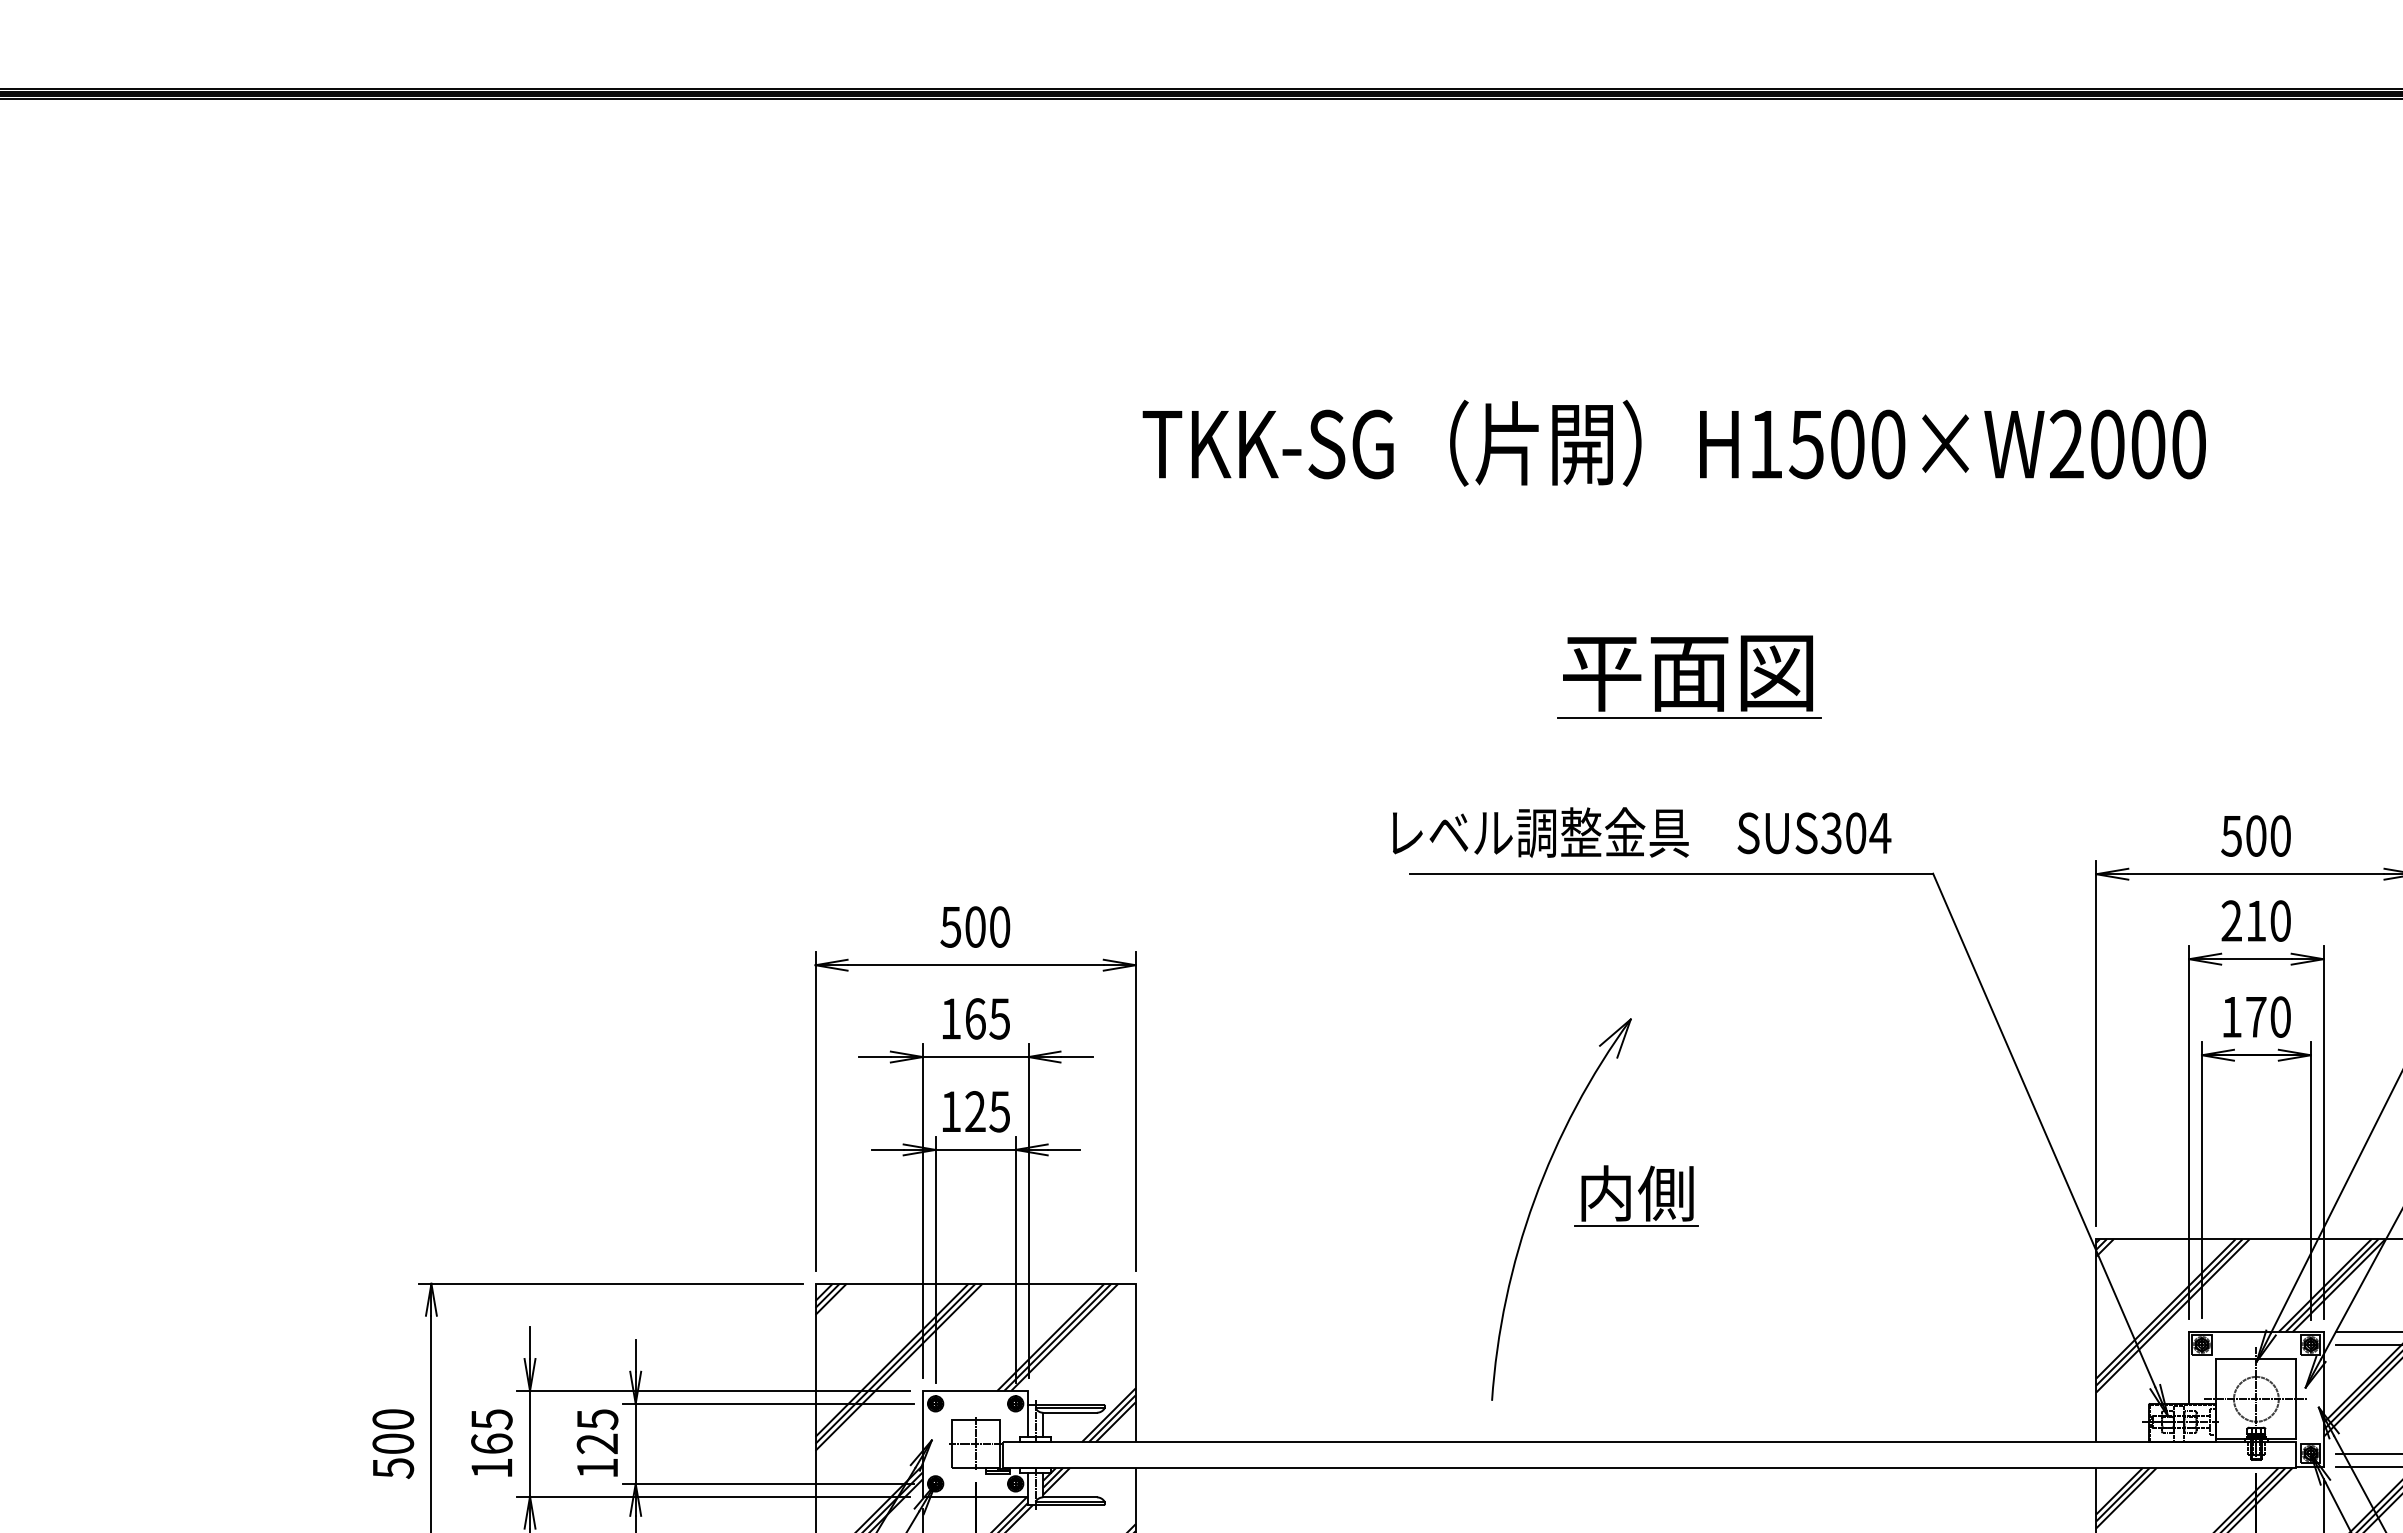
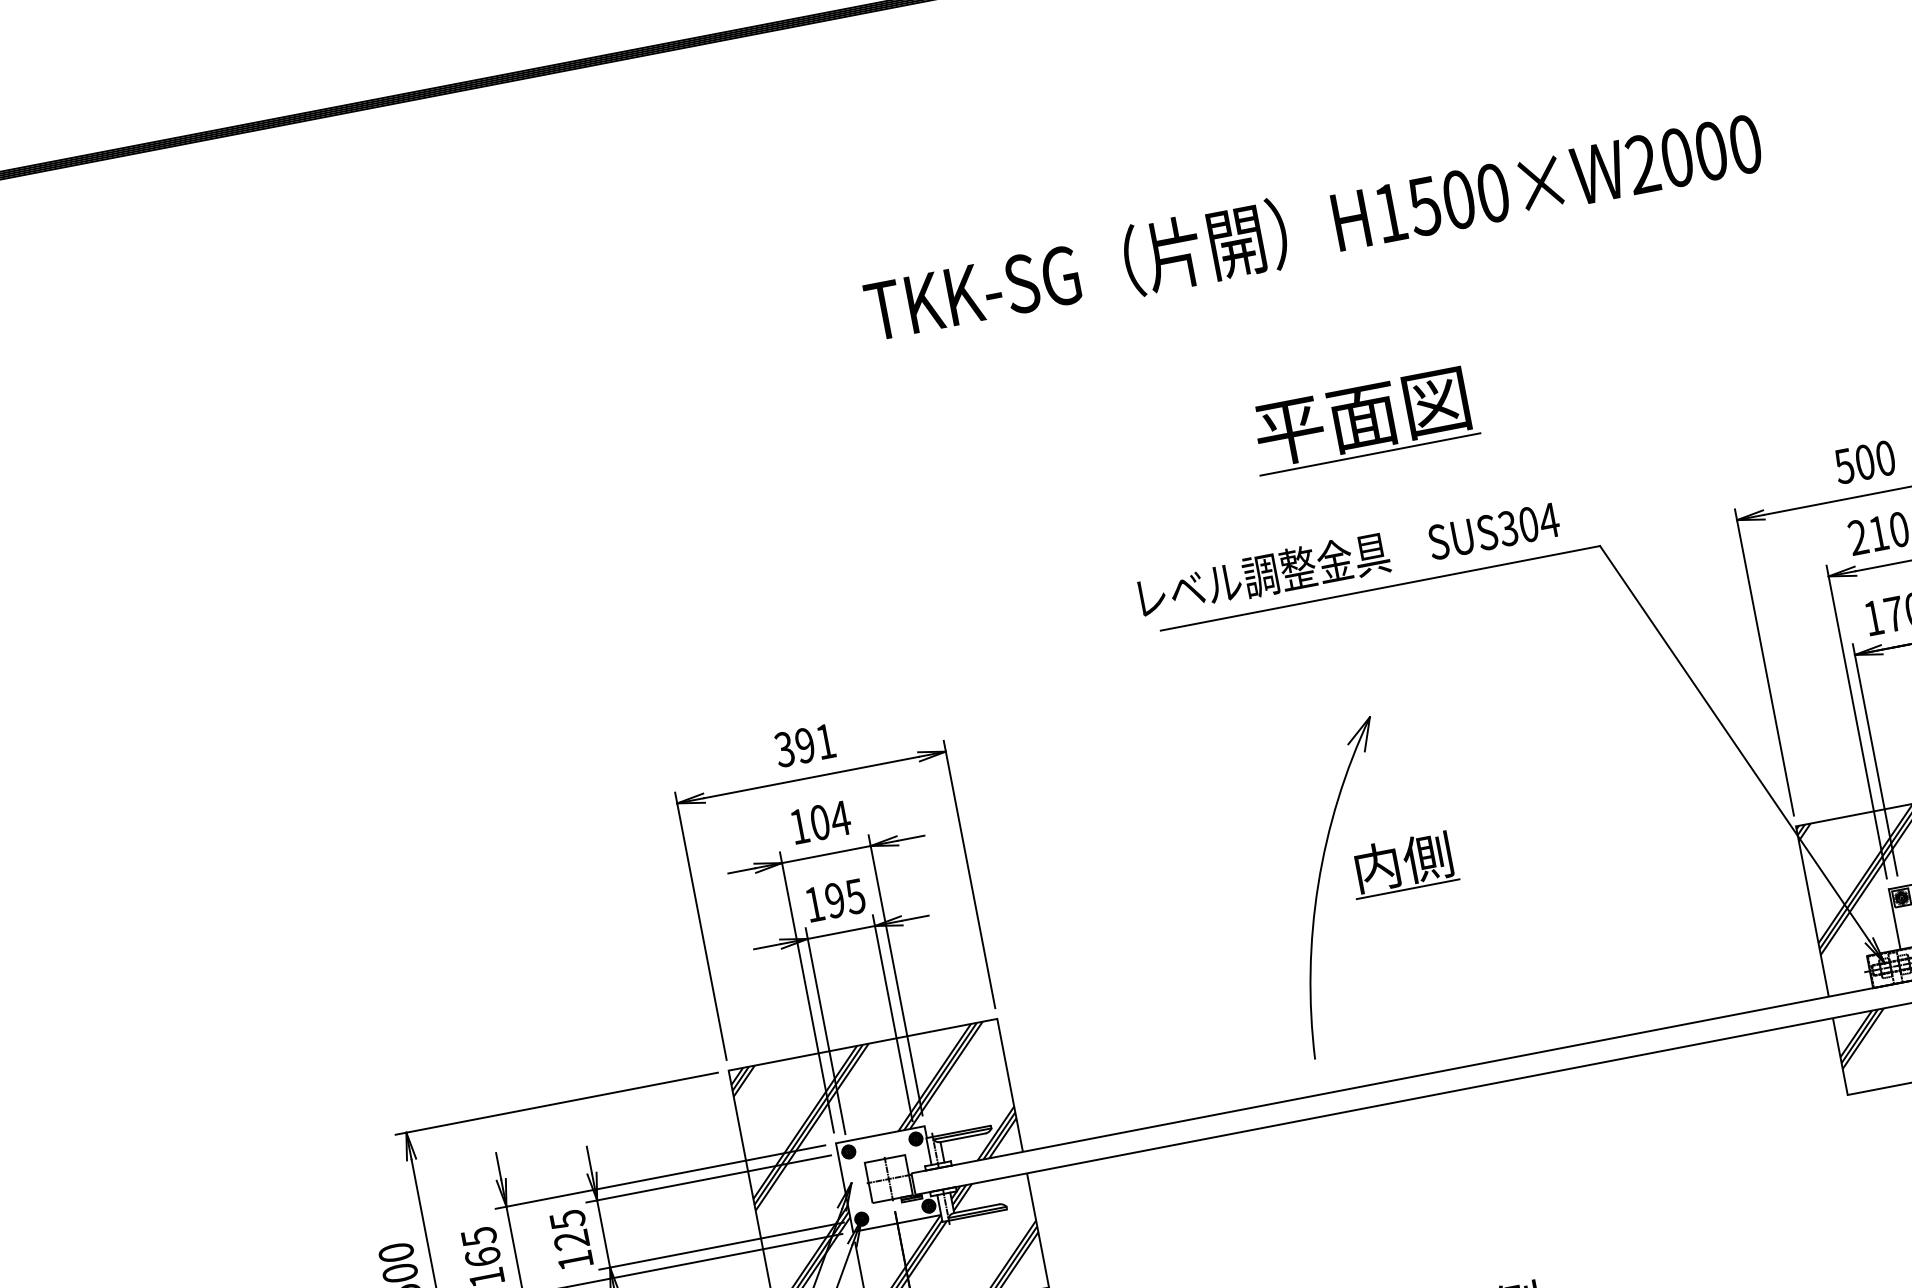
text: (975, 926) -> (805, 745), 500 -> 391
text: (987, 1018) -> (830, 820), 165 -> 104
text: (975, 1111) -> (835, 900), 125 -> 195

